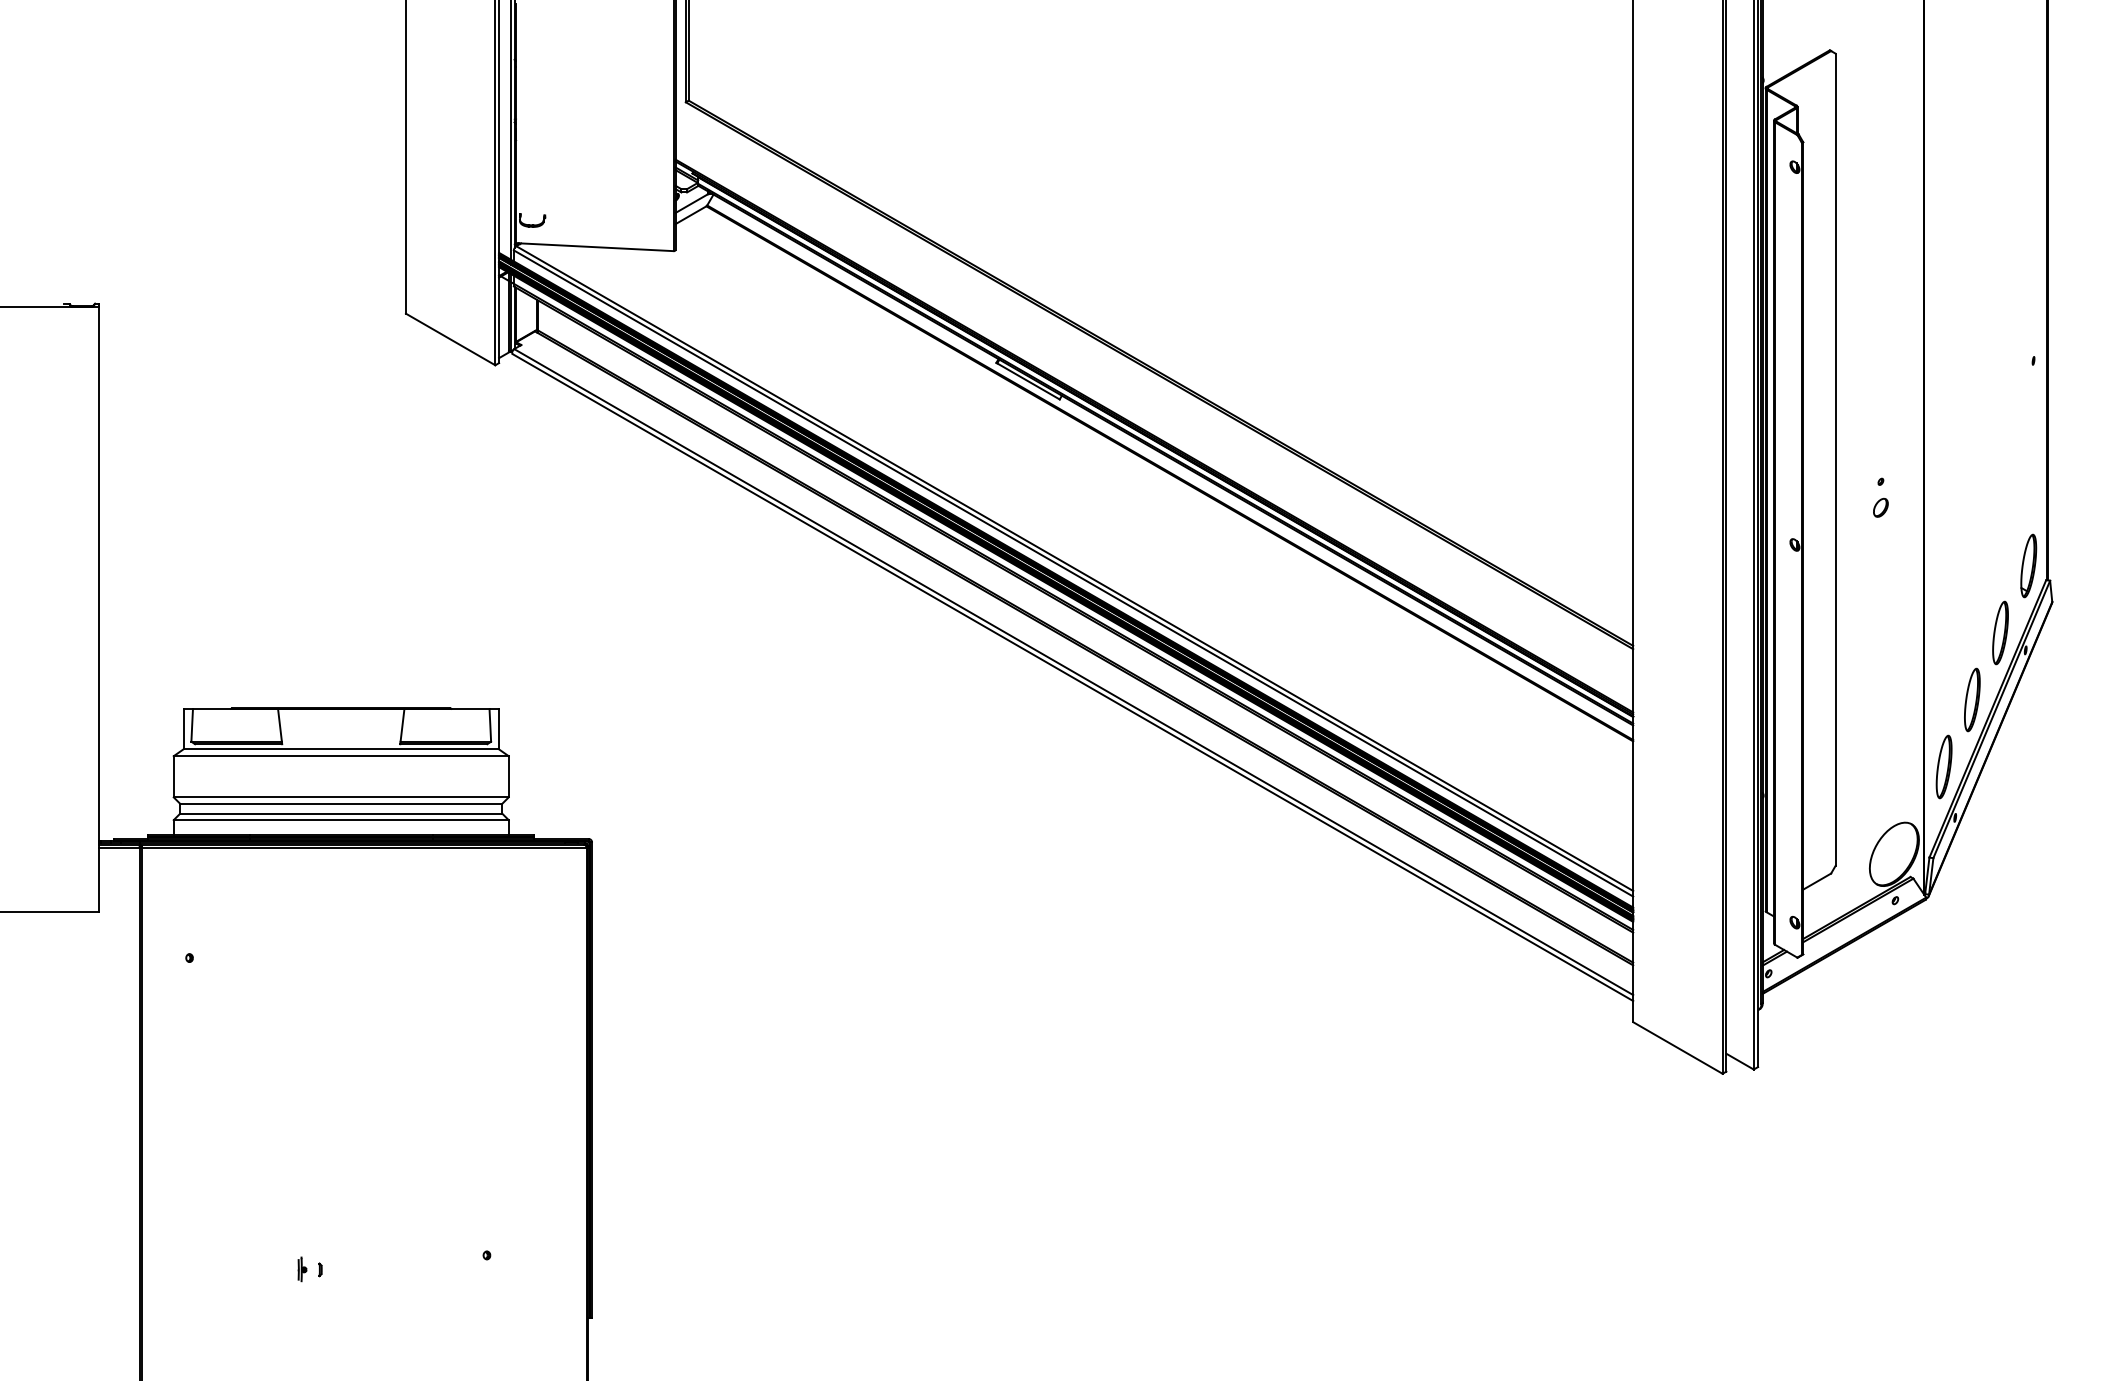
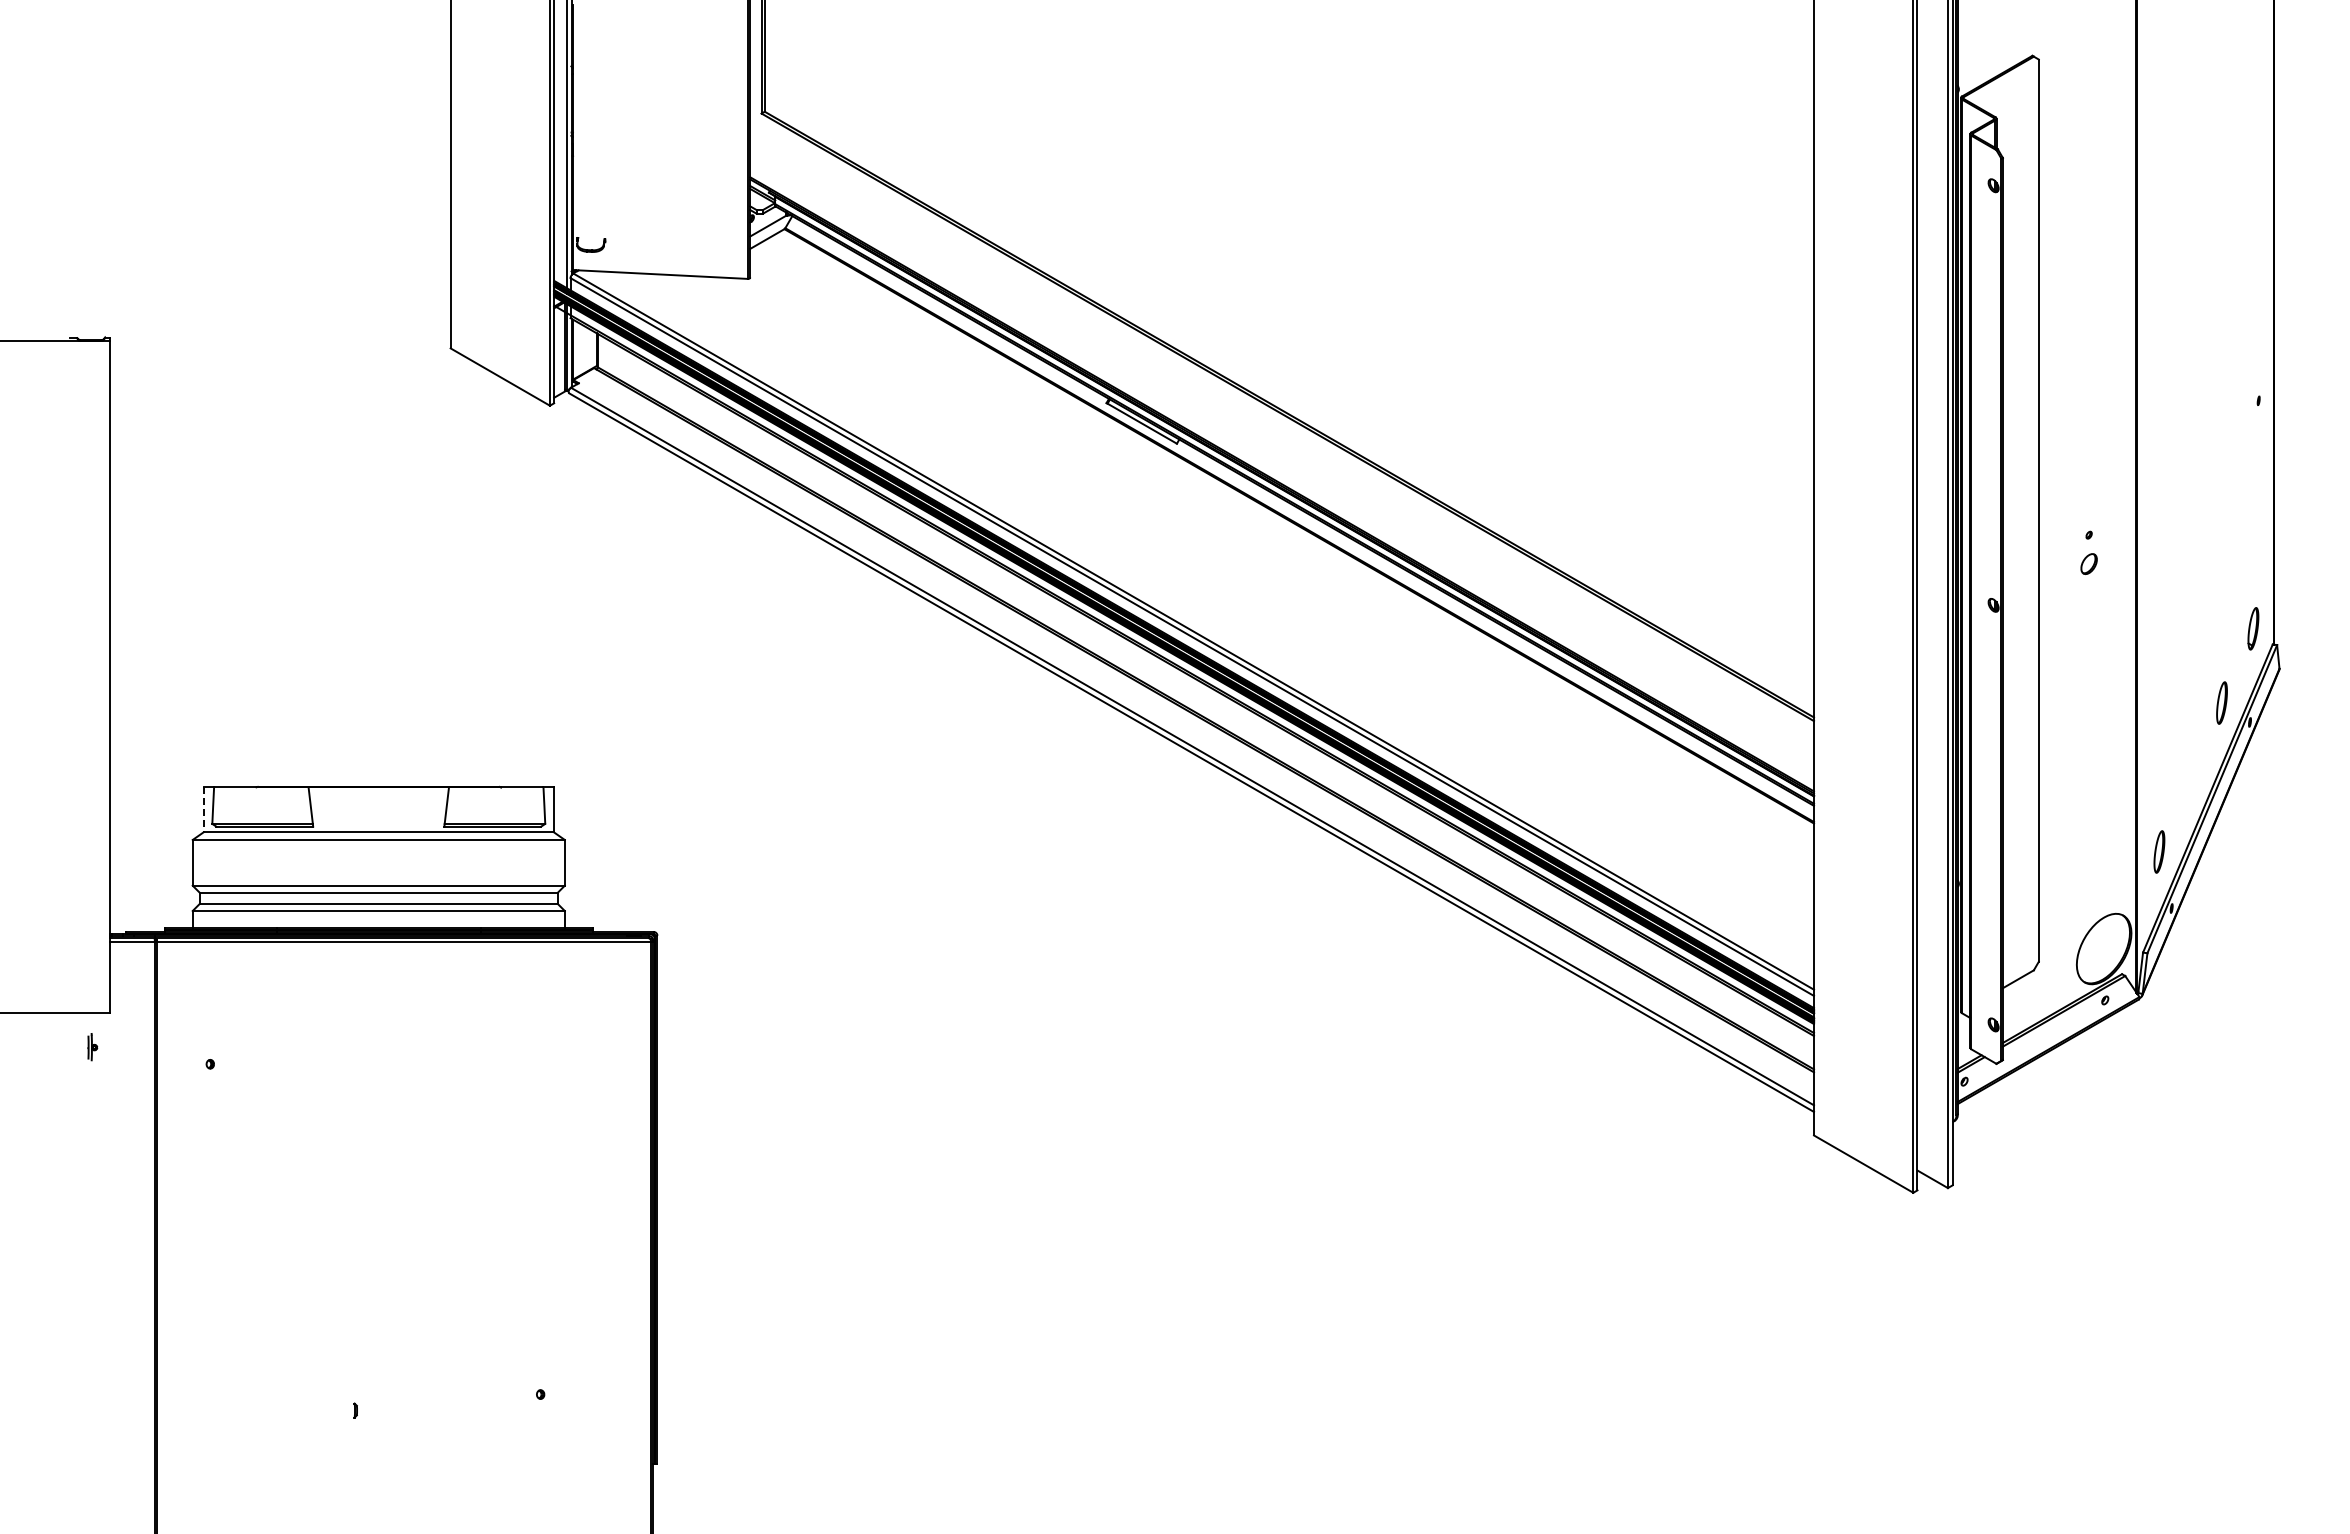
part: (2028, 565) -> (2253, 628), size x0.6
part: (2000, 632) -> (2221, 702), size x0.6
part: (1972, 699) -> (2190, 777), removed
line: (183, 729) -> (203, 810), solid -> dashed
part: (1944, 766) -> (2159, 851), size x0.6
part: (302, 1269) -> (92, 1047), moved

